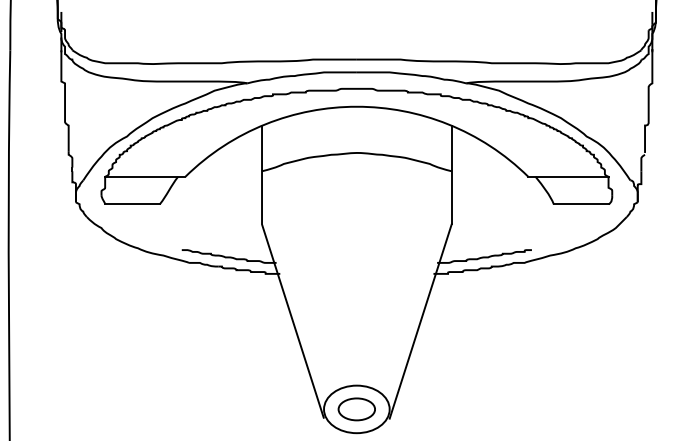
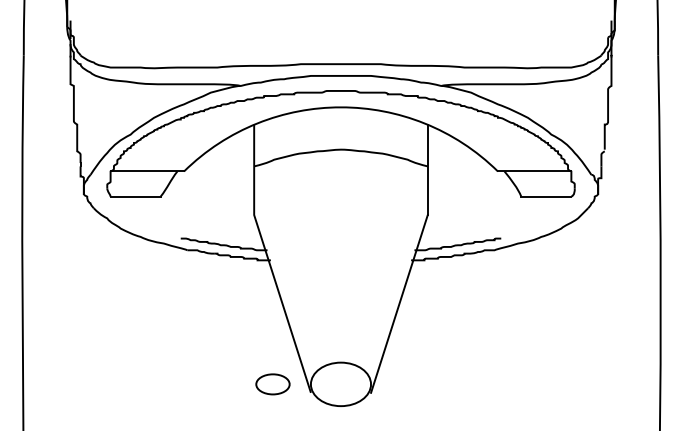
part: (356, 409) -> (272, 384), moved

